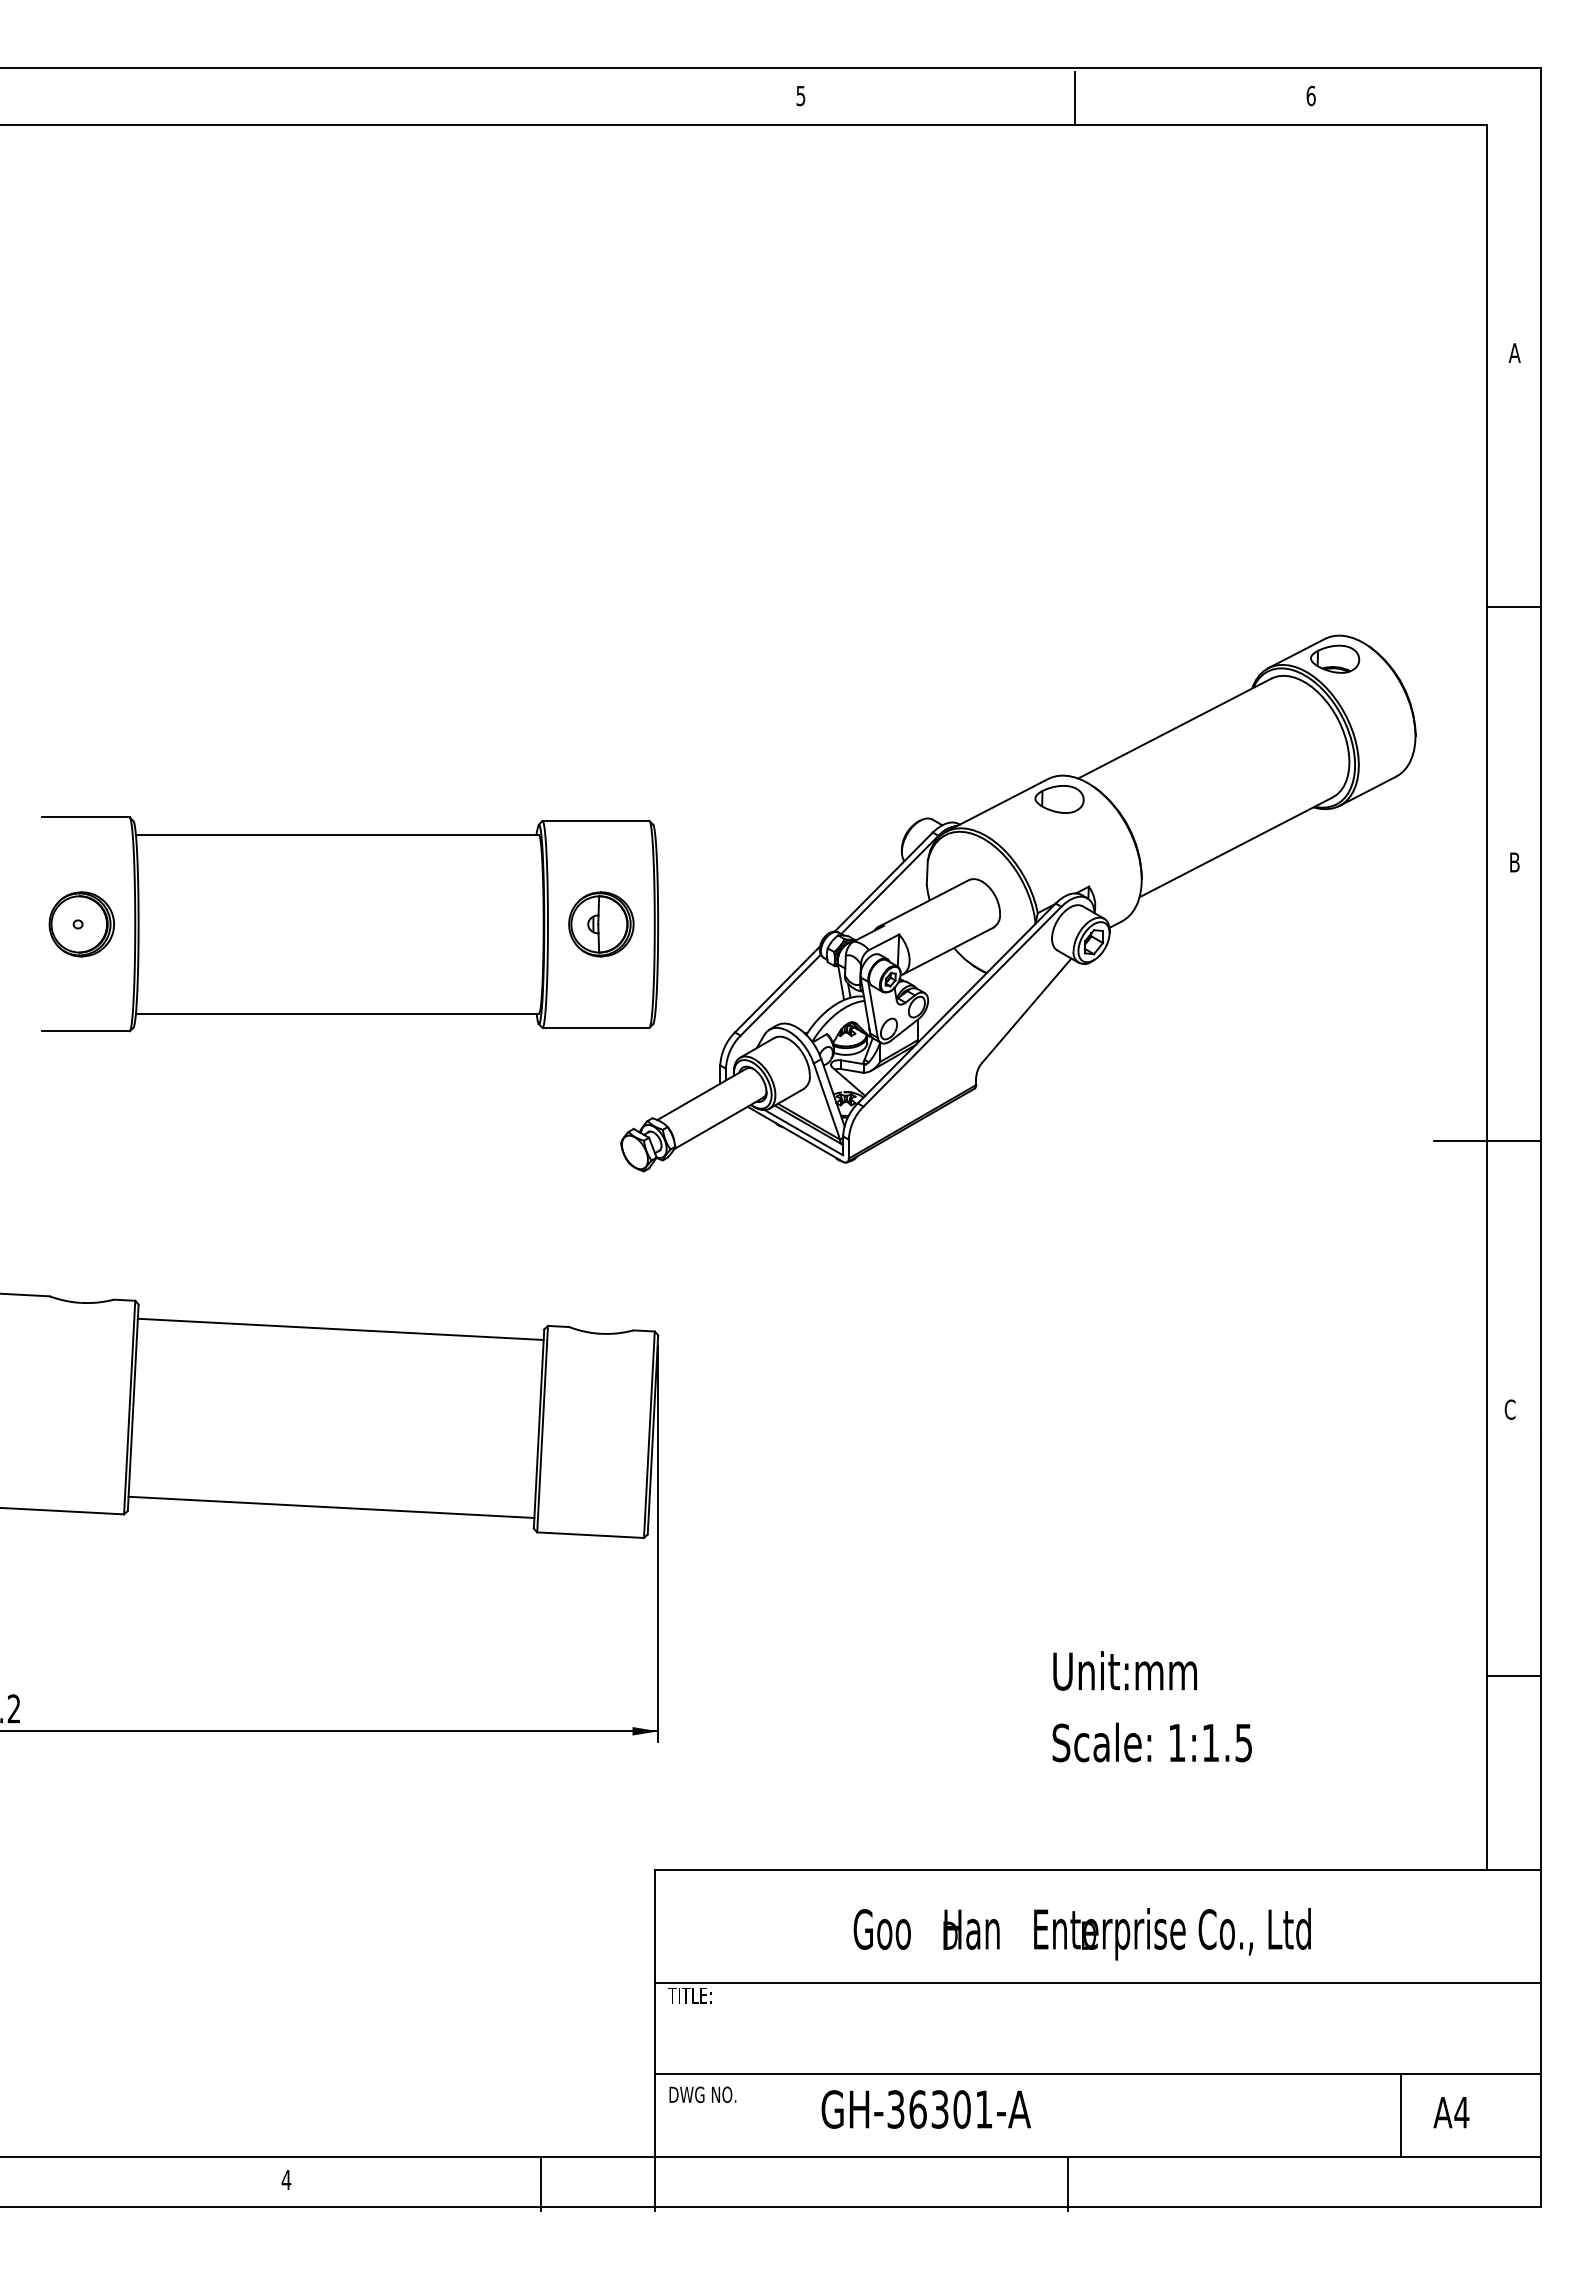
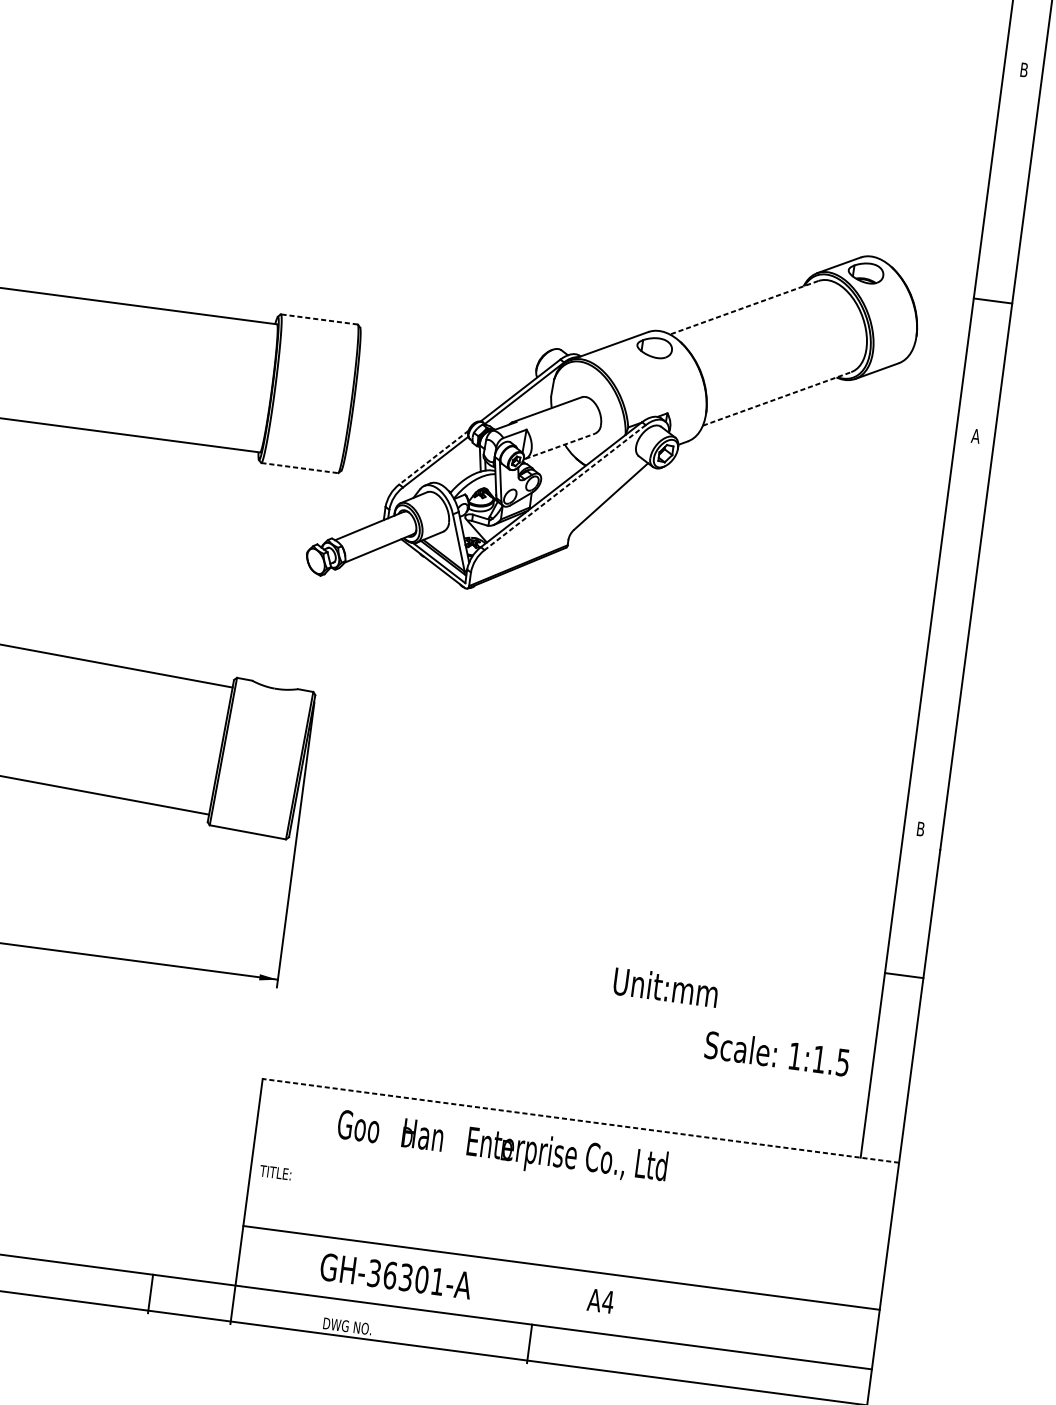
text: (1514, 352) -> (1024, 69), A -> B
line: (1513, 606) -> (992, 300), moved
line: (1174, 728) -> (744, 307), solid -> dashed
line: (595, 821) -> (318, 319), solid -> dashed
line: (1236, 847) -> (777, 399), solid -> dashed
text: (1514, 862) -> (975, 436), B -> A
part: (601, 924) -> (313, 394), removed
line: (948, 951) -> (560, 446), solid -> dashed
line: (777, 989) -> (433, 457), solid -> dashed
line: (962, 1006) -> (565, 487), solid -> dashed
line: (596, 1027) -> (300, 467), solid -> dashed
line: (1486, 1141) -> (929, 634), removed
text: (1509, 1409) -> (920, 828), C -> B
text: (1124, 1670) -> (665, 987), moved
line: (1513, 1675) -> (904, 975), moved
text: (1151, 1742) -> (776, 1053), moved
line: (1097, 1869) -> (580, 1120), solid -> dashed
text: (1081, 1934) -> (501, 1149), moved
line: (1097, 1983) -> (569, 1202), removed
text: (702, 2094) -> (347, 1326), moved
text: (925, 2109) -> (395, 1276), moved
text: (1451, 2112) -> (600, 1301), moved
line: (1401, 2115) -> (775, 1326), removed

